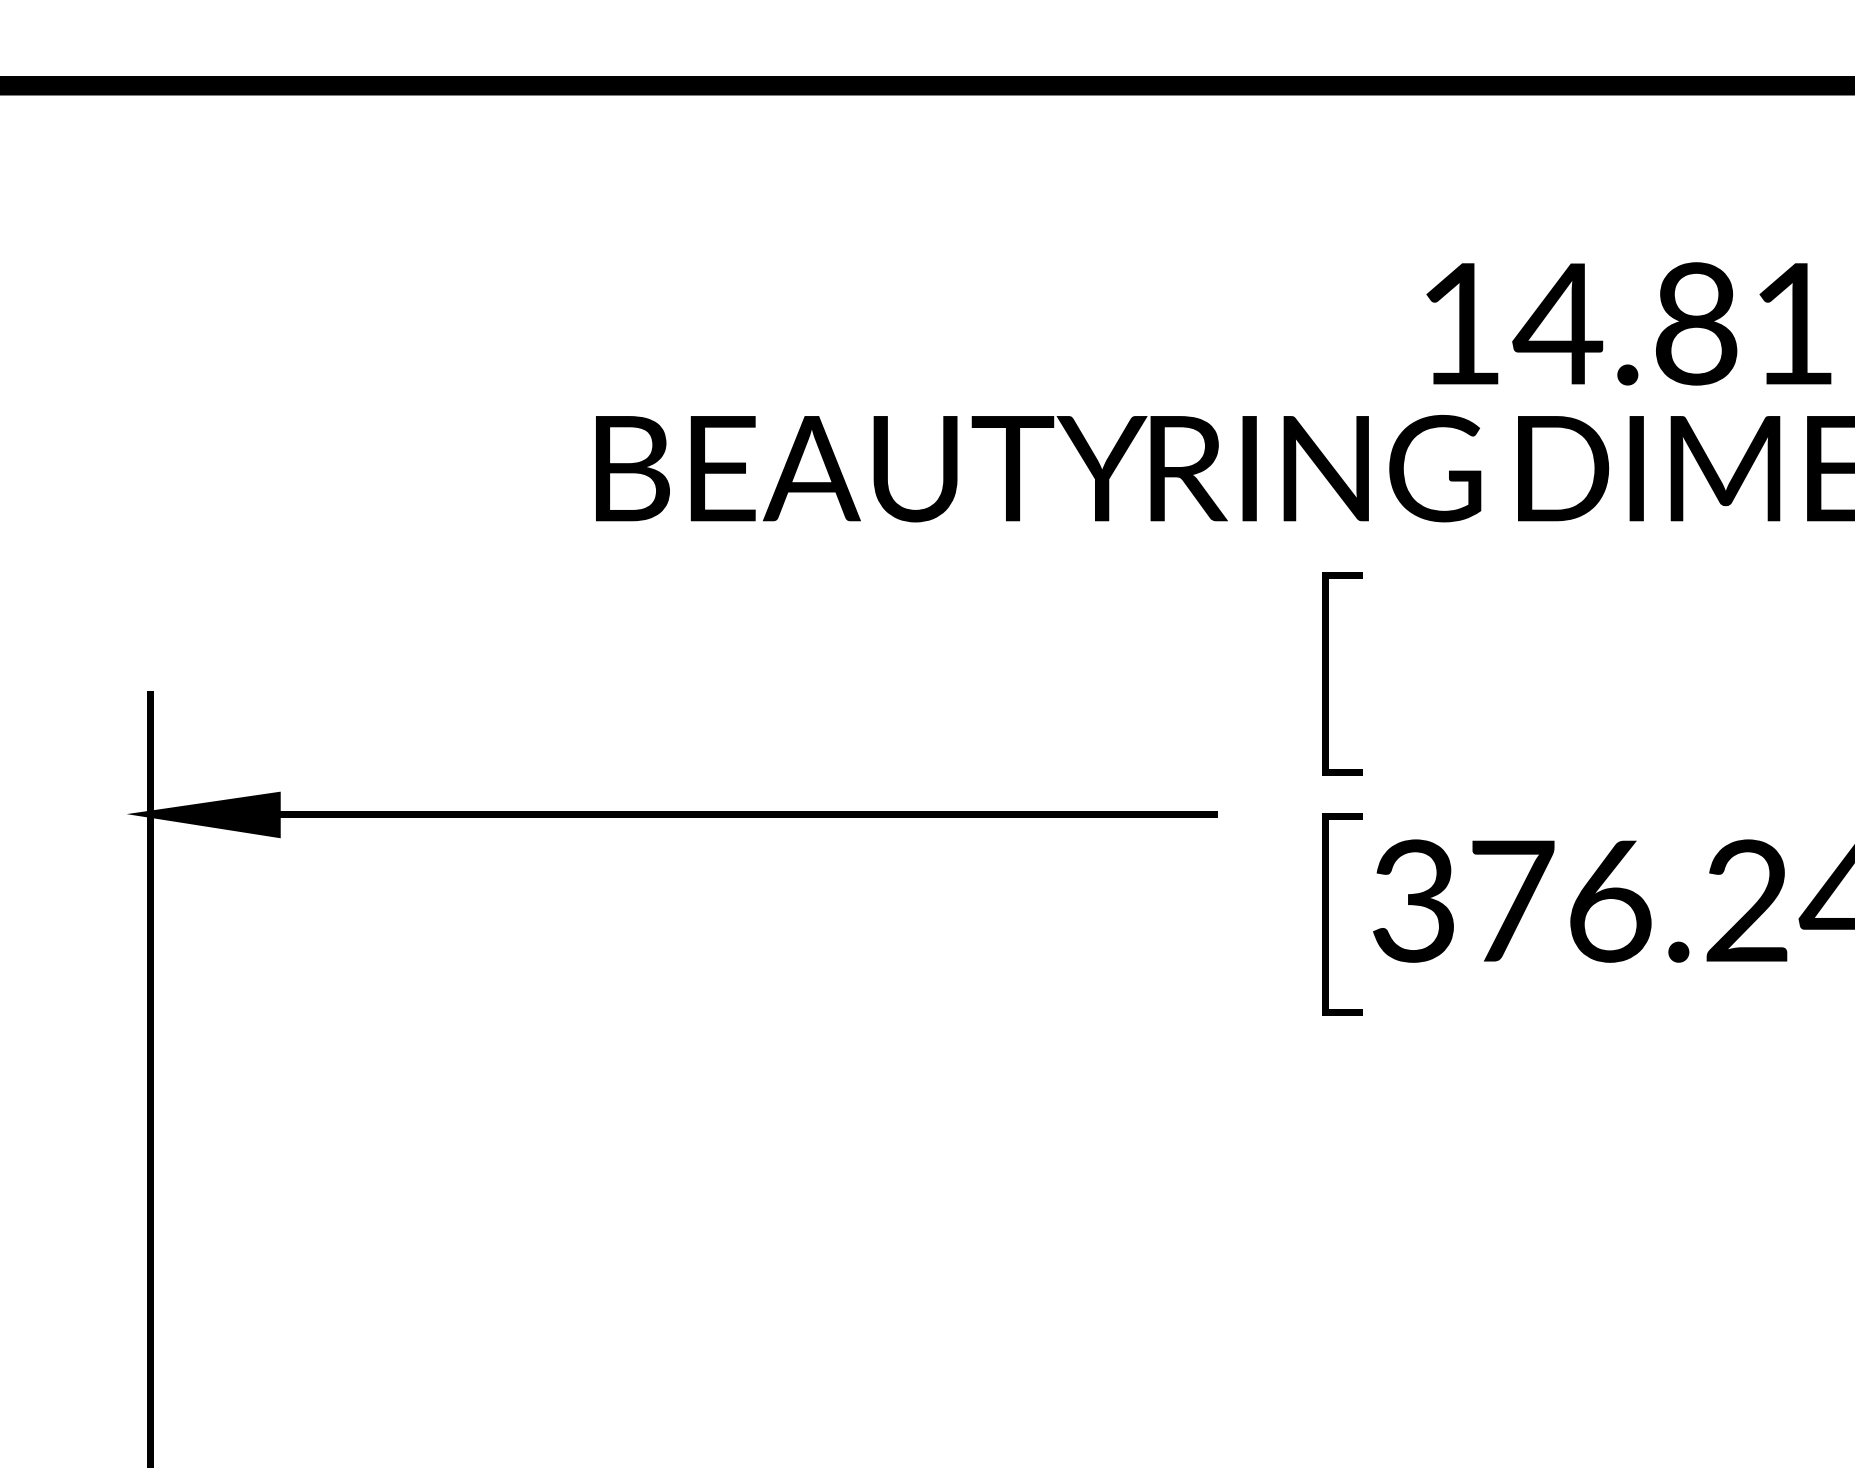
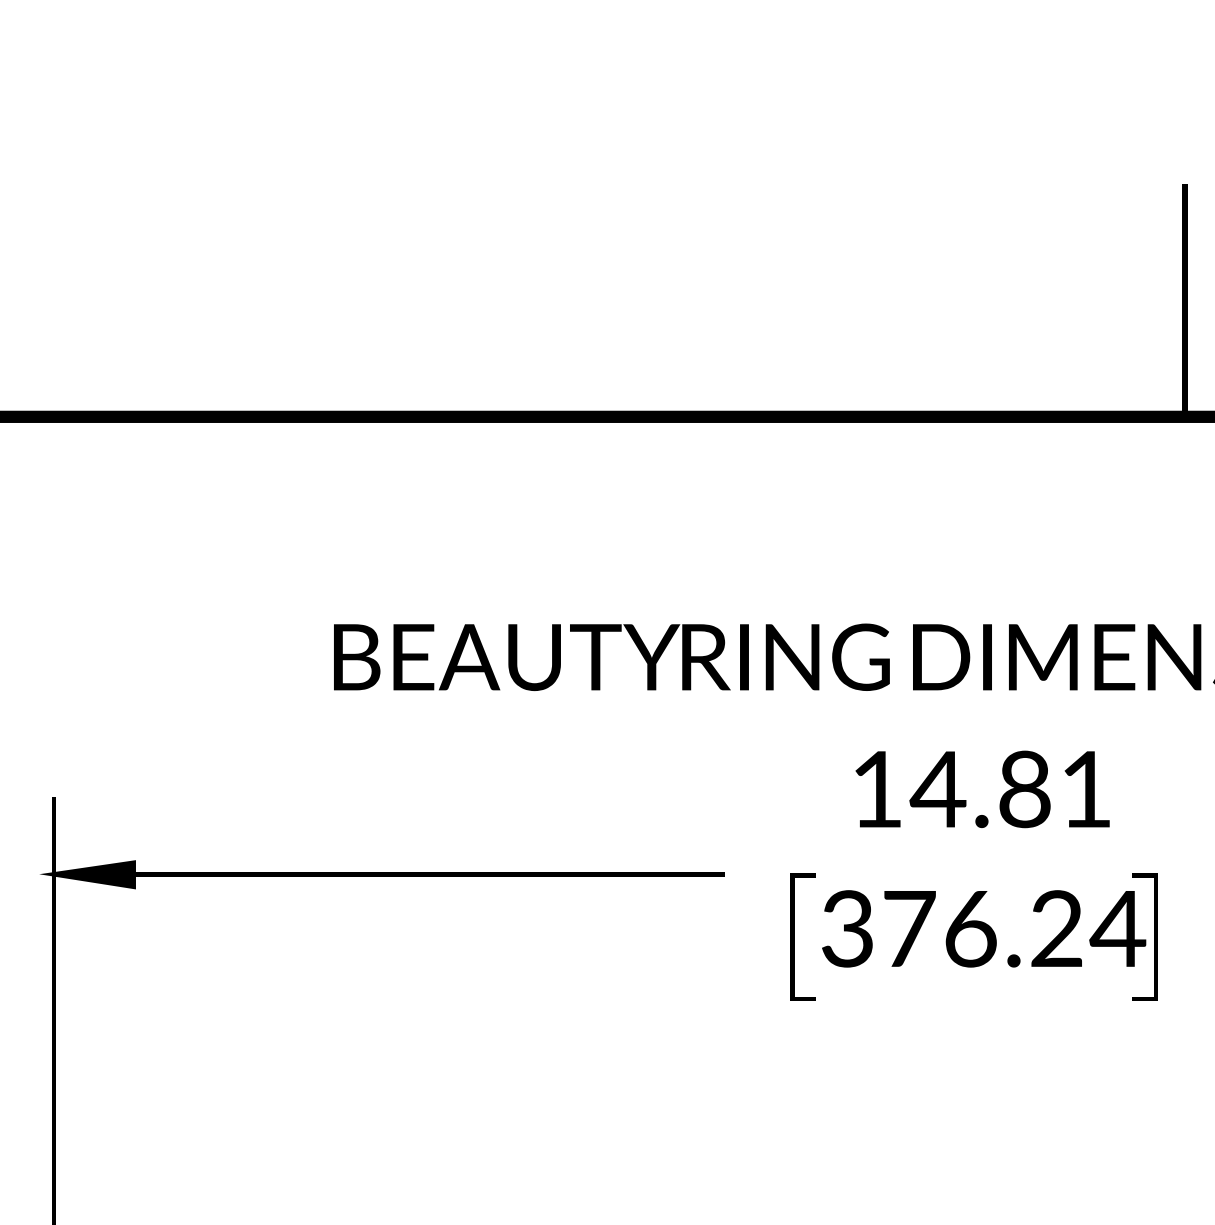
text: (1628, 324) -> (982, 789), moved
line: (1329, 672) -> (794, 785), removed

